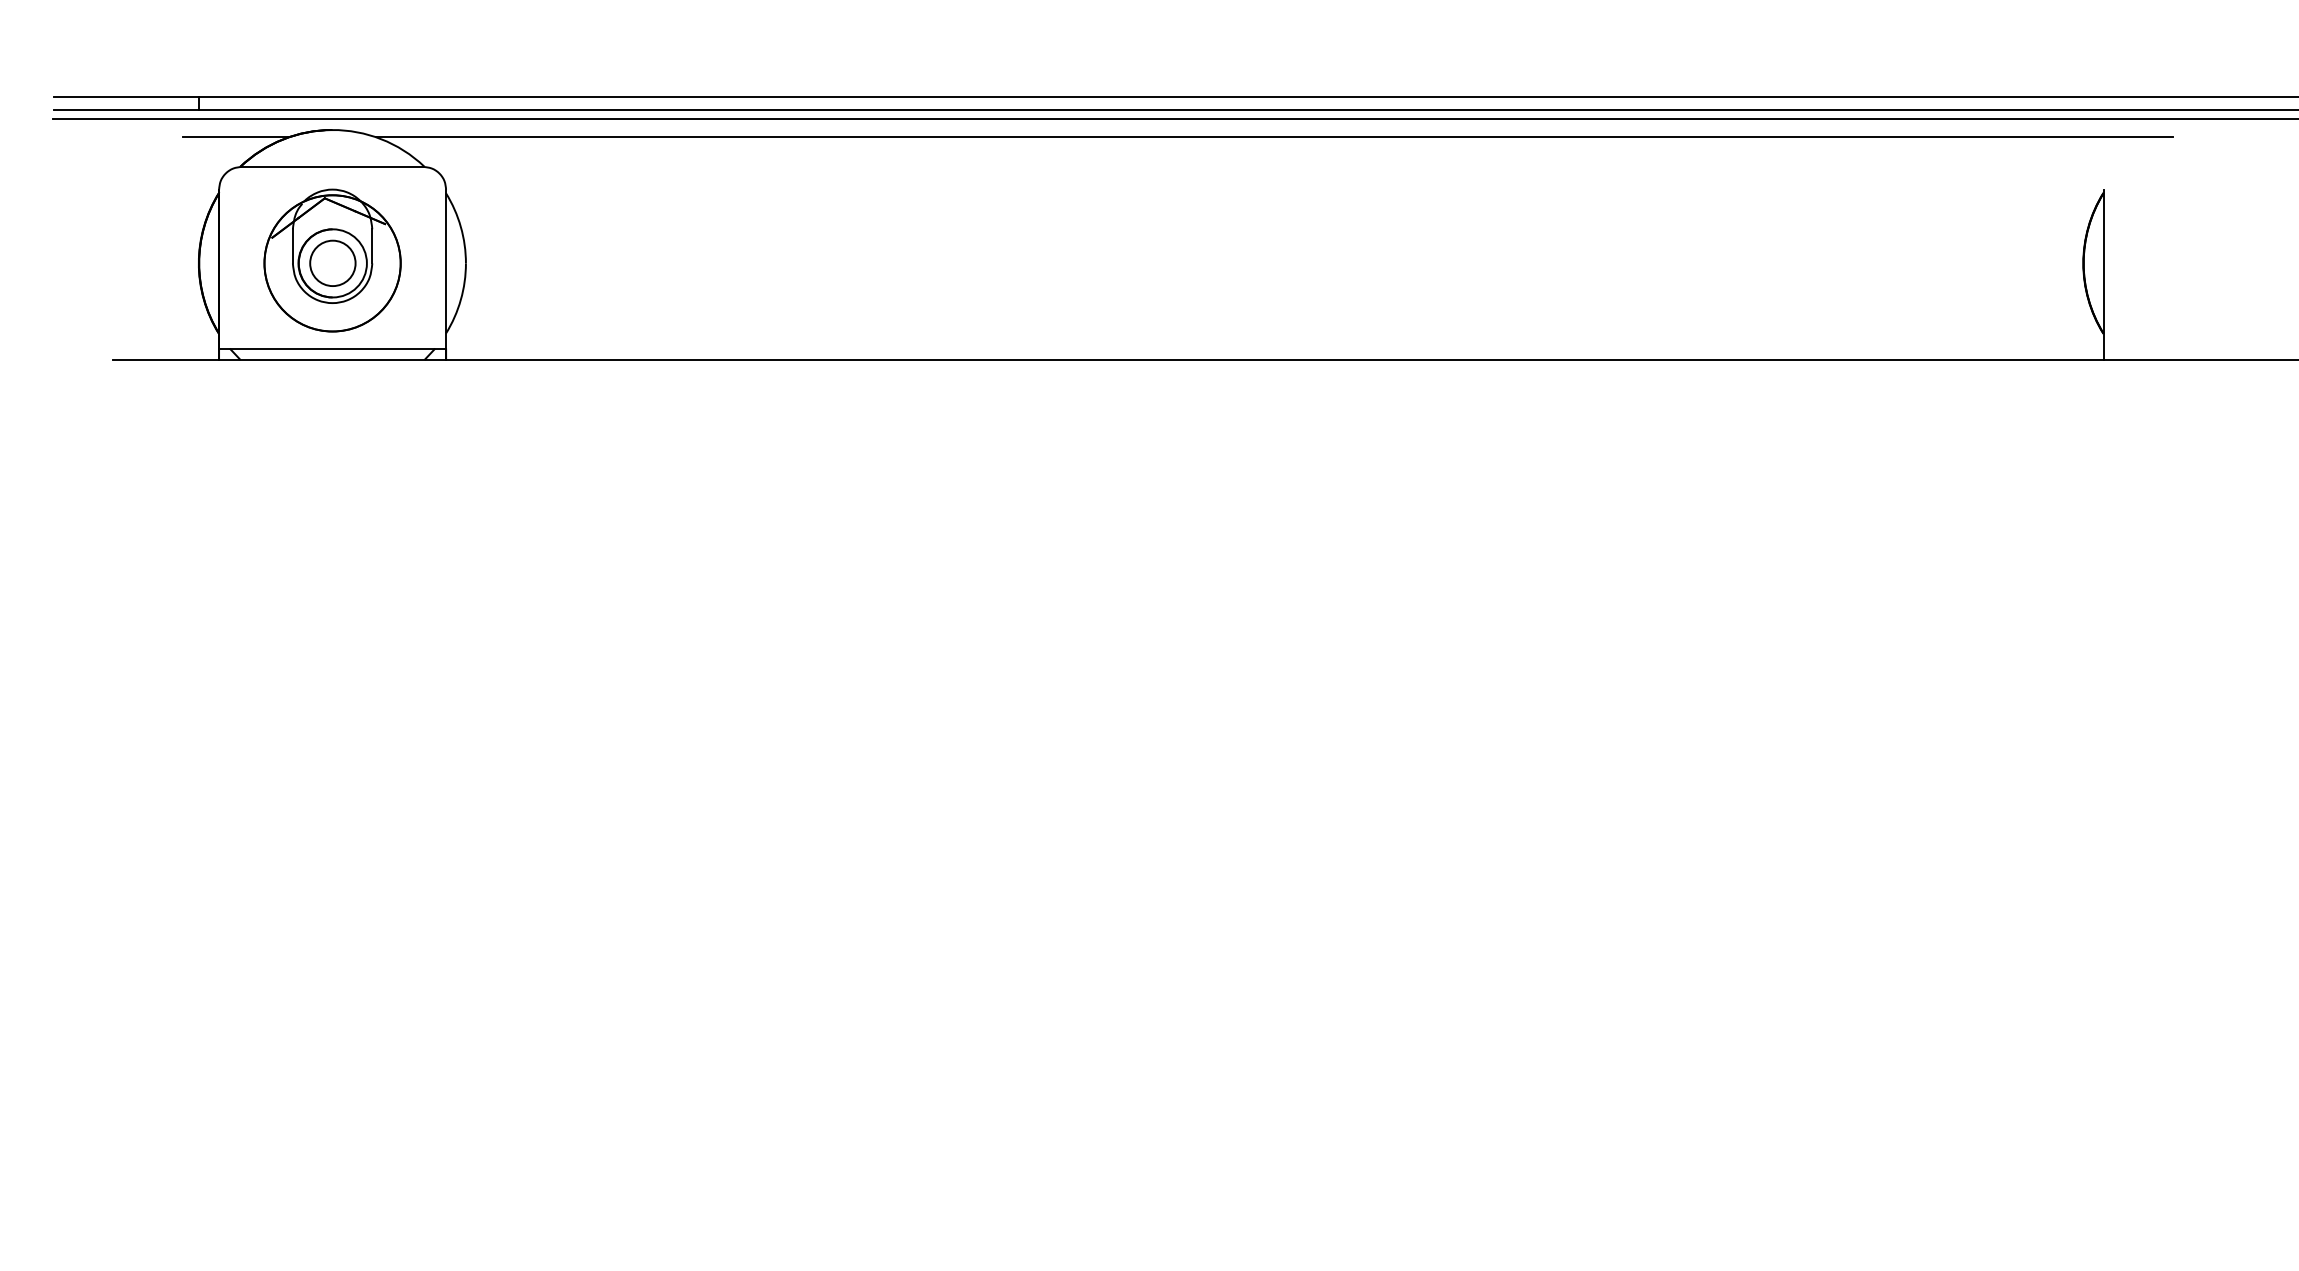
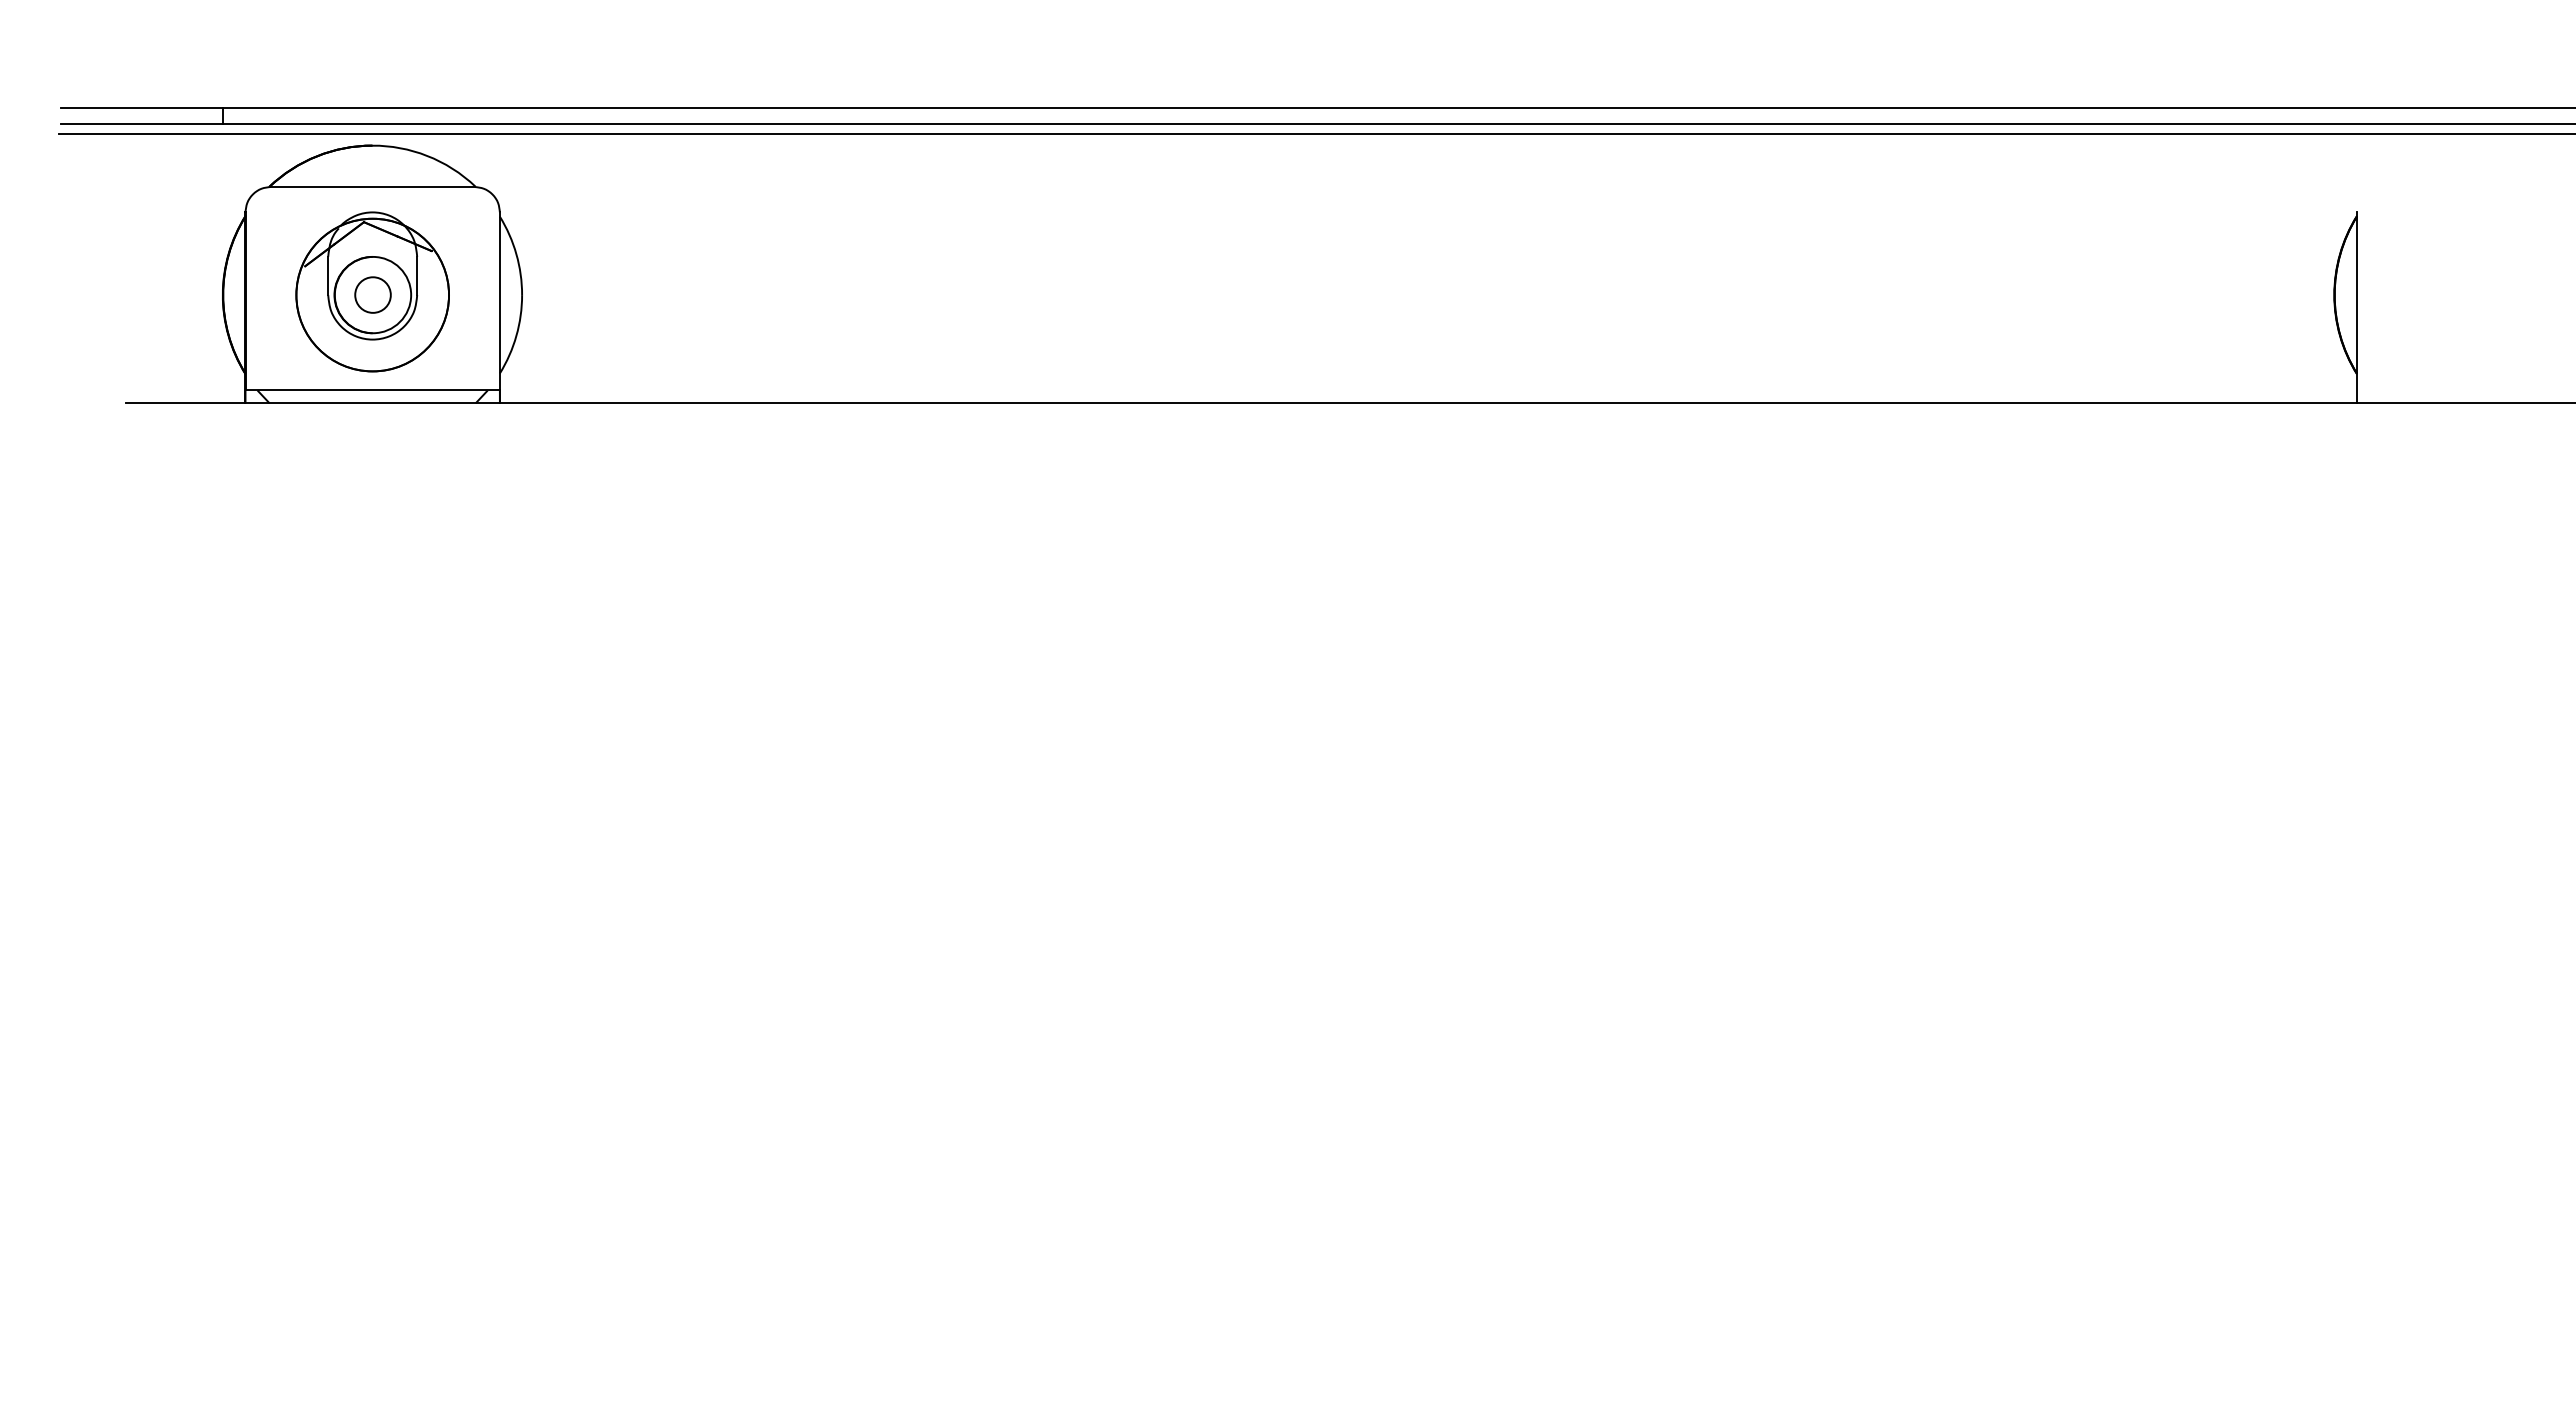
line: (236, 137) -> (264, 153), removed
line: (1274, 137) -> (1427, 153), removed
circle: (332, 262) -> (372, 294), size x0.7

